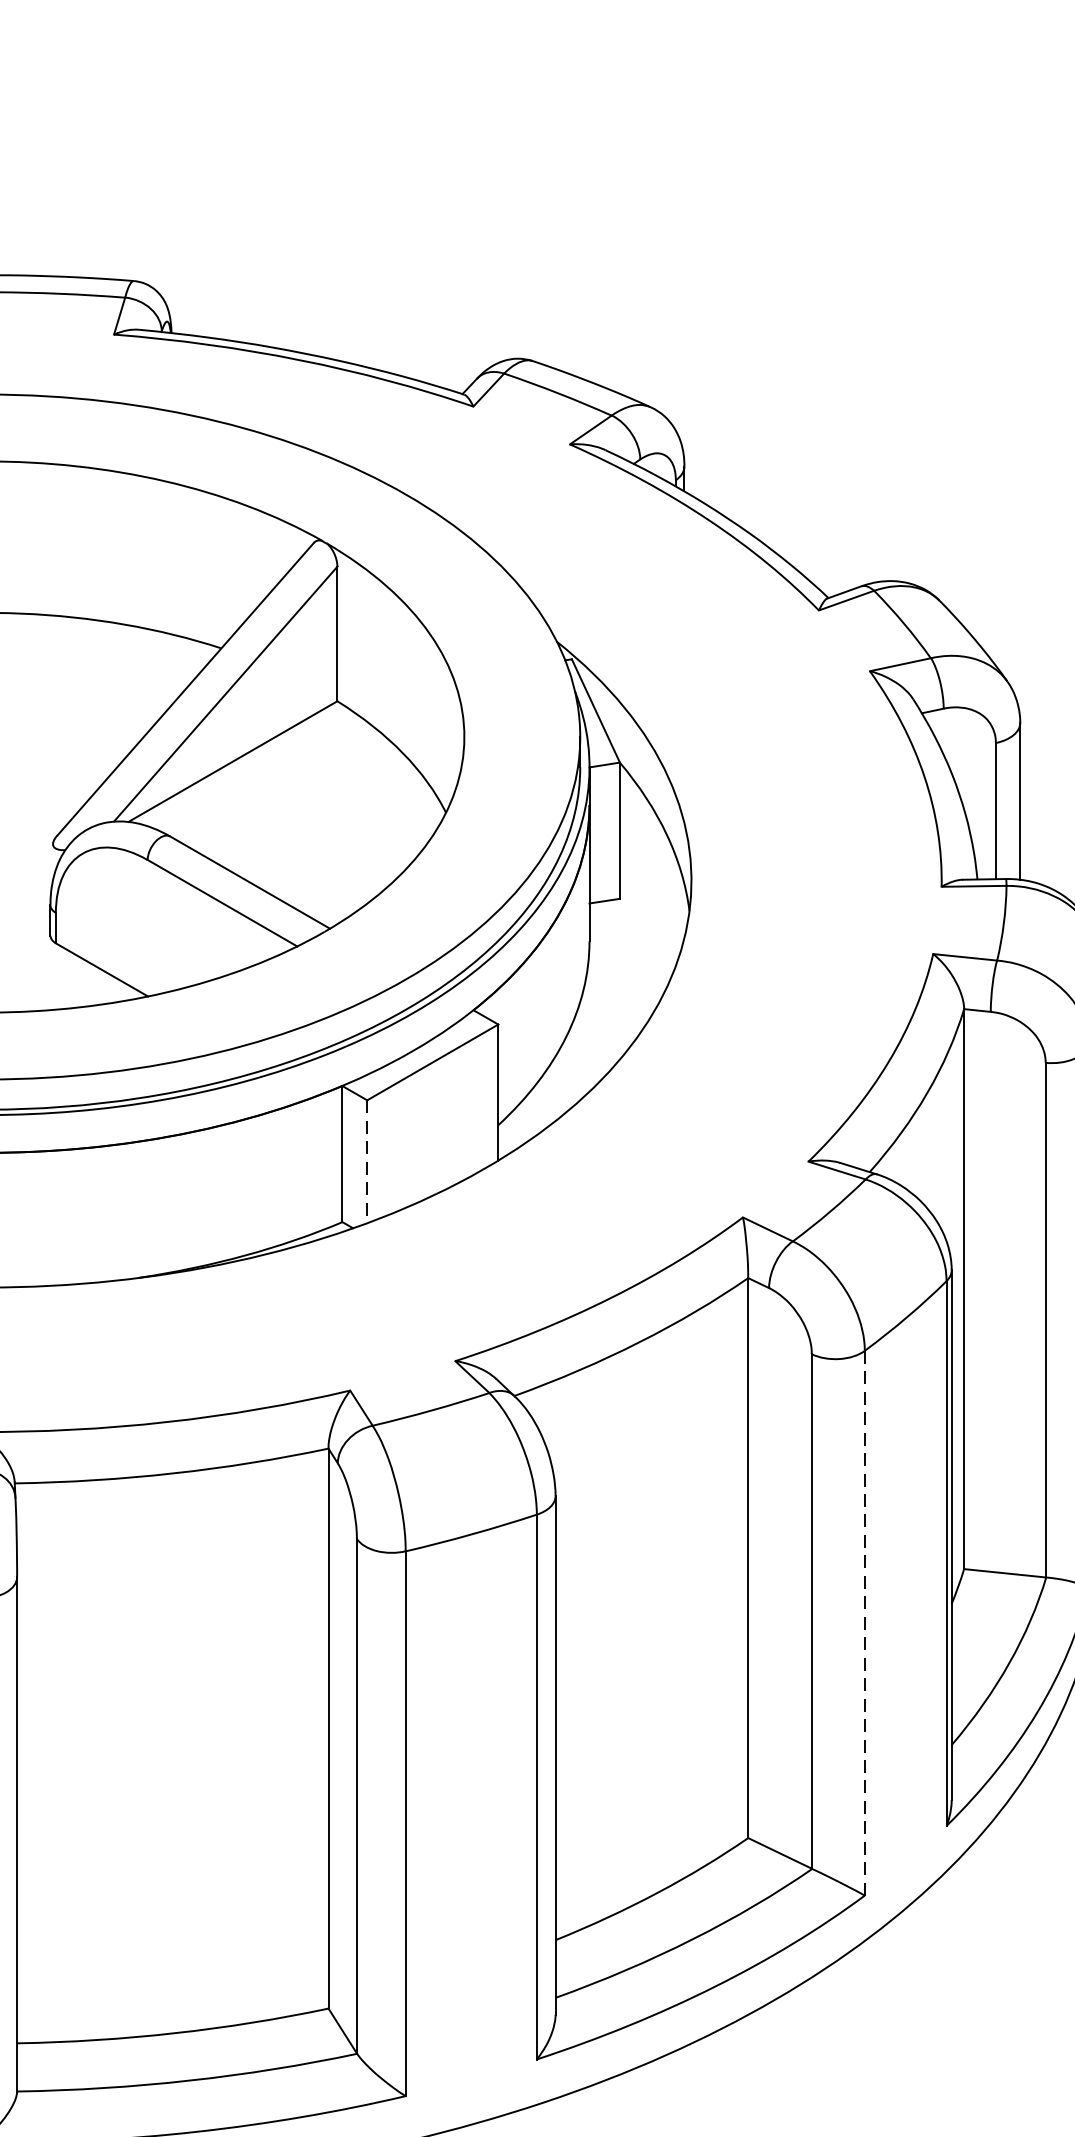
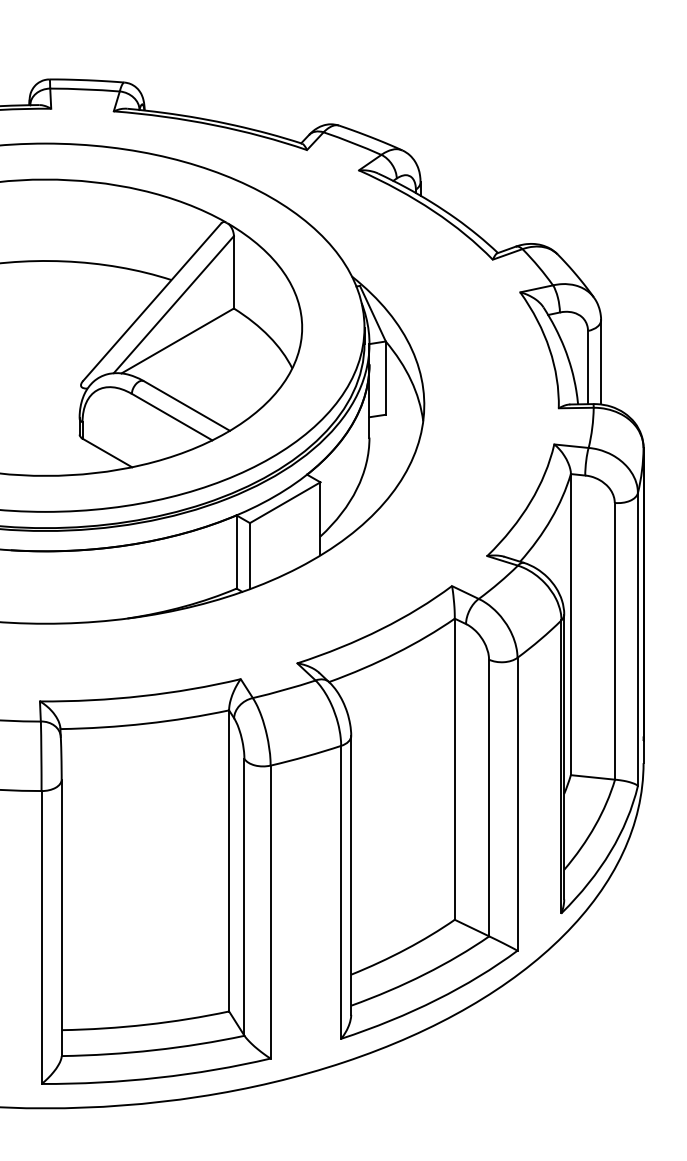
line: (366, 1162) -> (249, 556), dashed -> solid
line: (864, 1623) -> (517, 804), dashed -> solid

